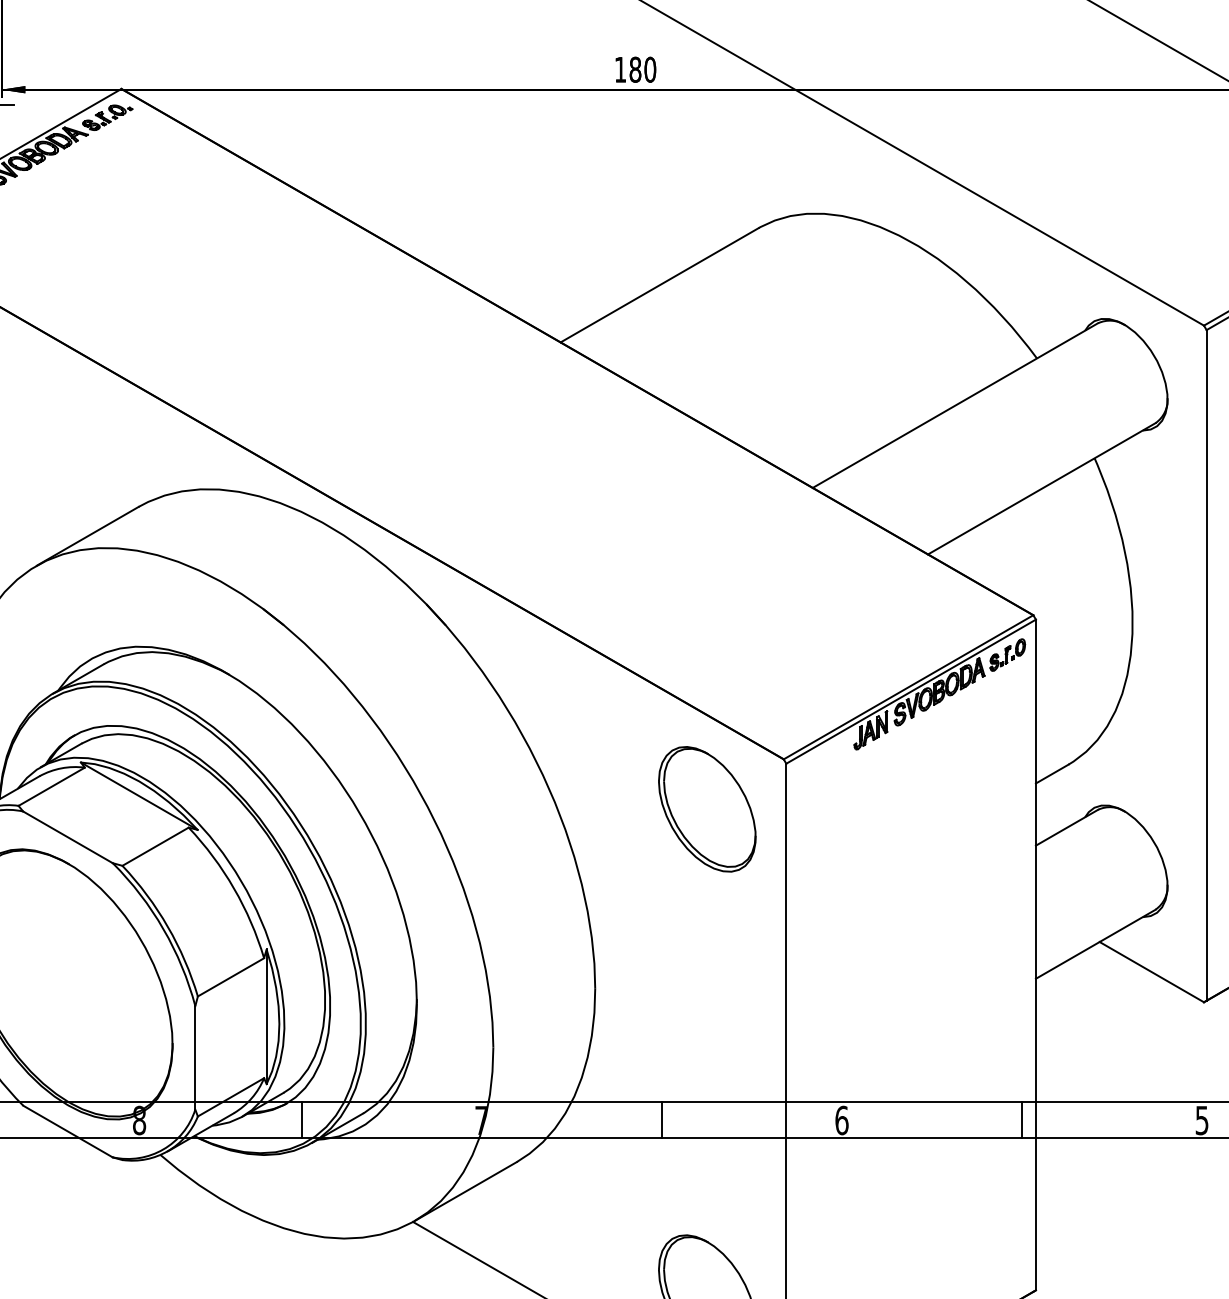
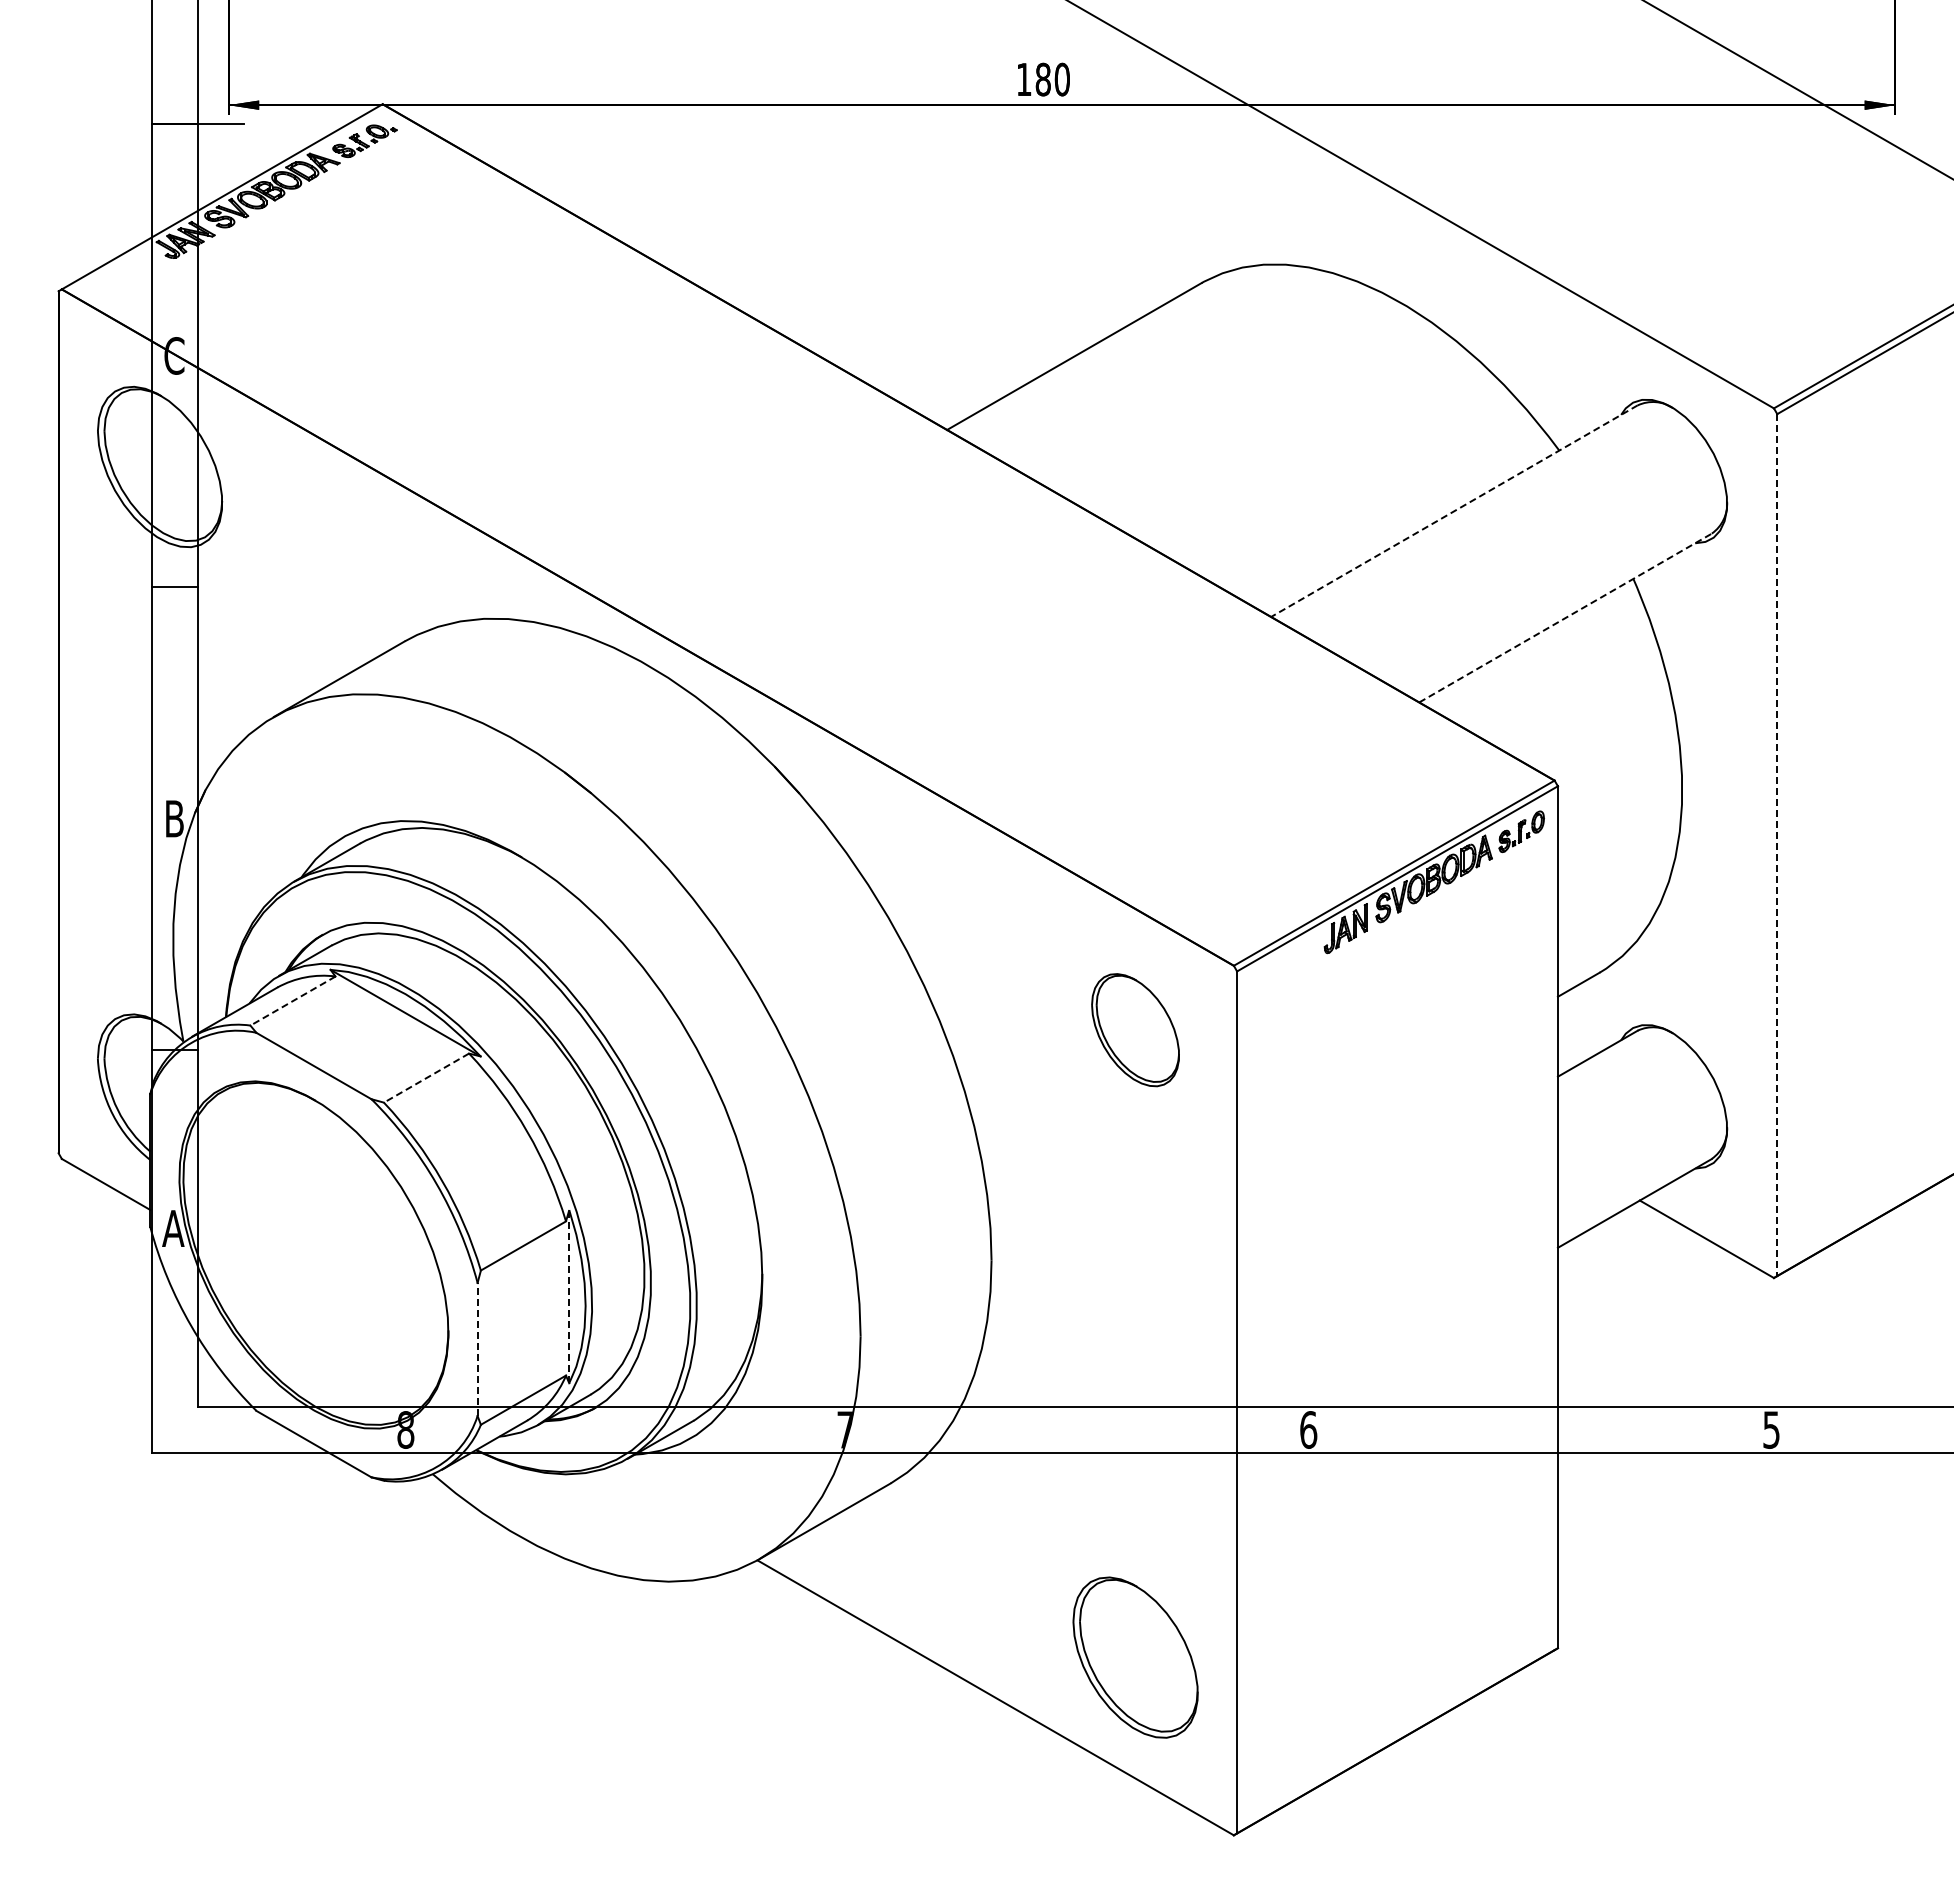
line: (955, 405) -> (1454, 511), solid -> dashed
line: (1041, 489) -> (1565, 618), solid -> dashed
line: (1206, 665) -> (1777, 845), solid -> dashed
line: (51, 787) -> (292, 1001), solid -> dashed
part: (707, 809) -> (1135, 1030), size x0.7
line: (155, 847) -> (426, 1078), solid -> dashed
line: (266, 1016) -> (569, 1296), solid -> dashed
line: (195, 1057) -> (477, 1349), solid -> dashed
line: (301, 1120) -> (614, 1429), removed
line: (662, 1120) -> (1077, 1429), removed
line: (1022, 1120) -> (1540, 1429), removed

